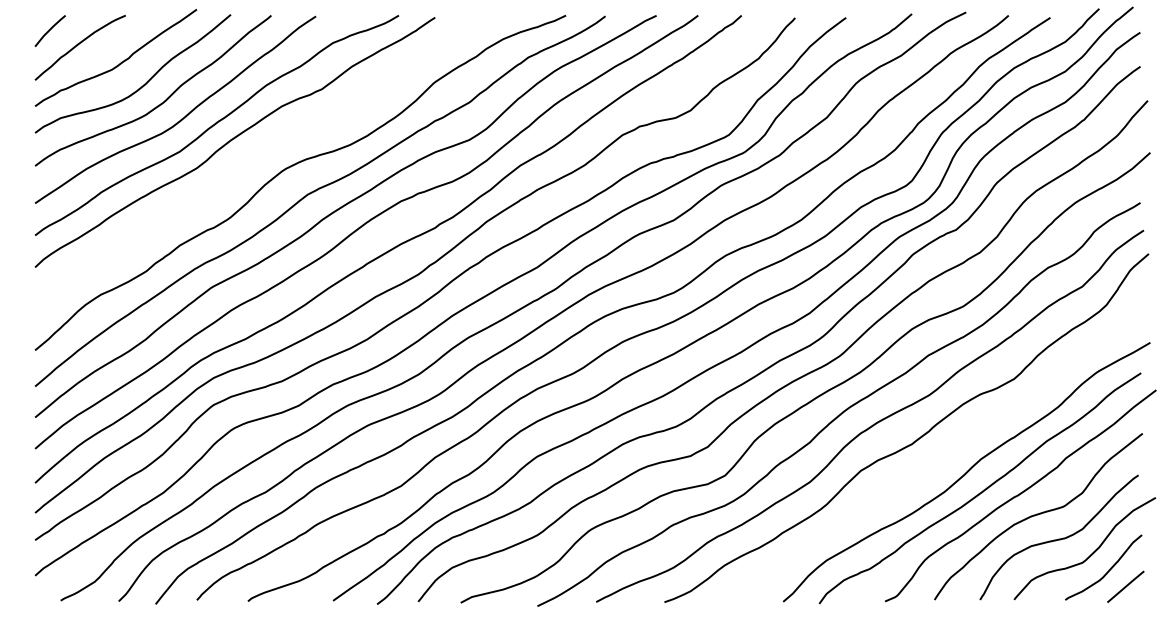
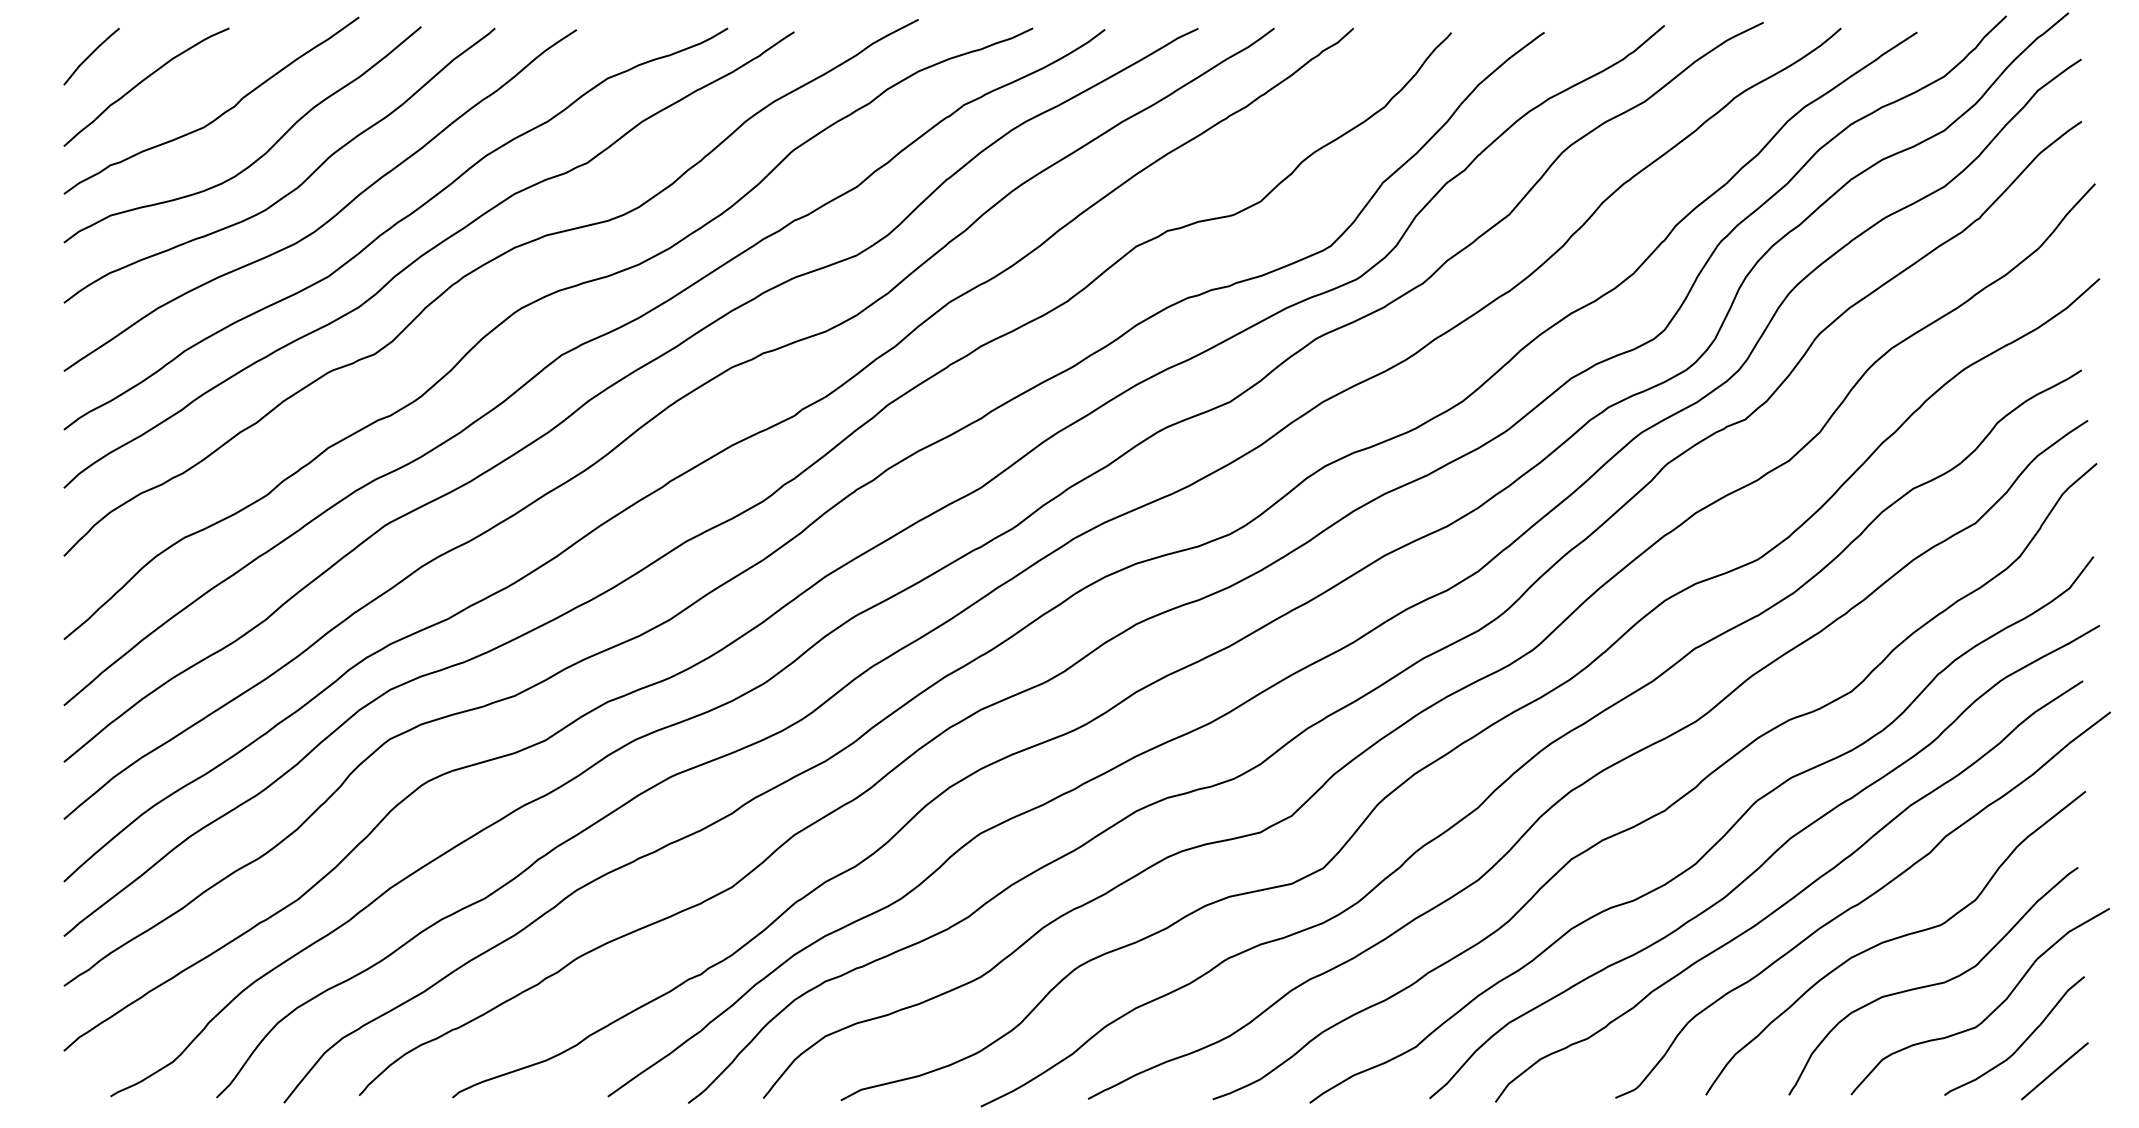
curve: (263, 147) -> (480, 269), added
curve: (939, 461) -> (1714, 842), added

